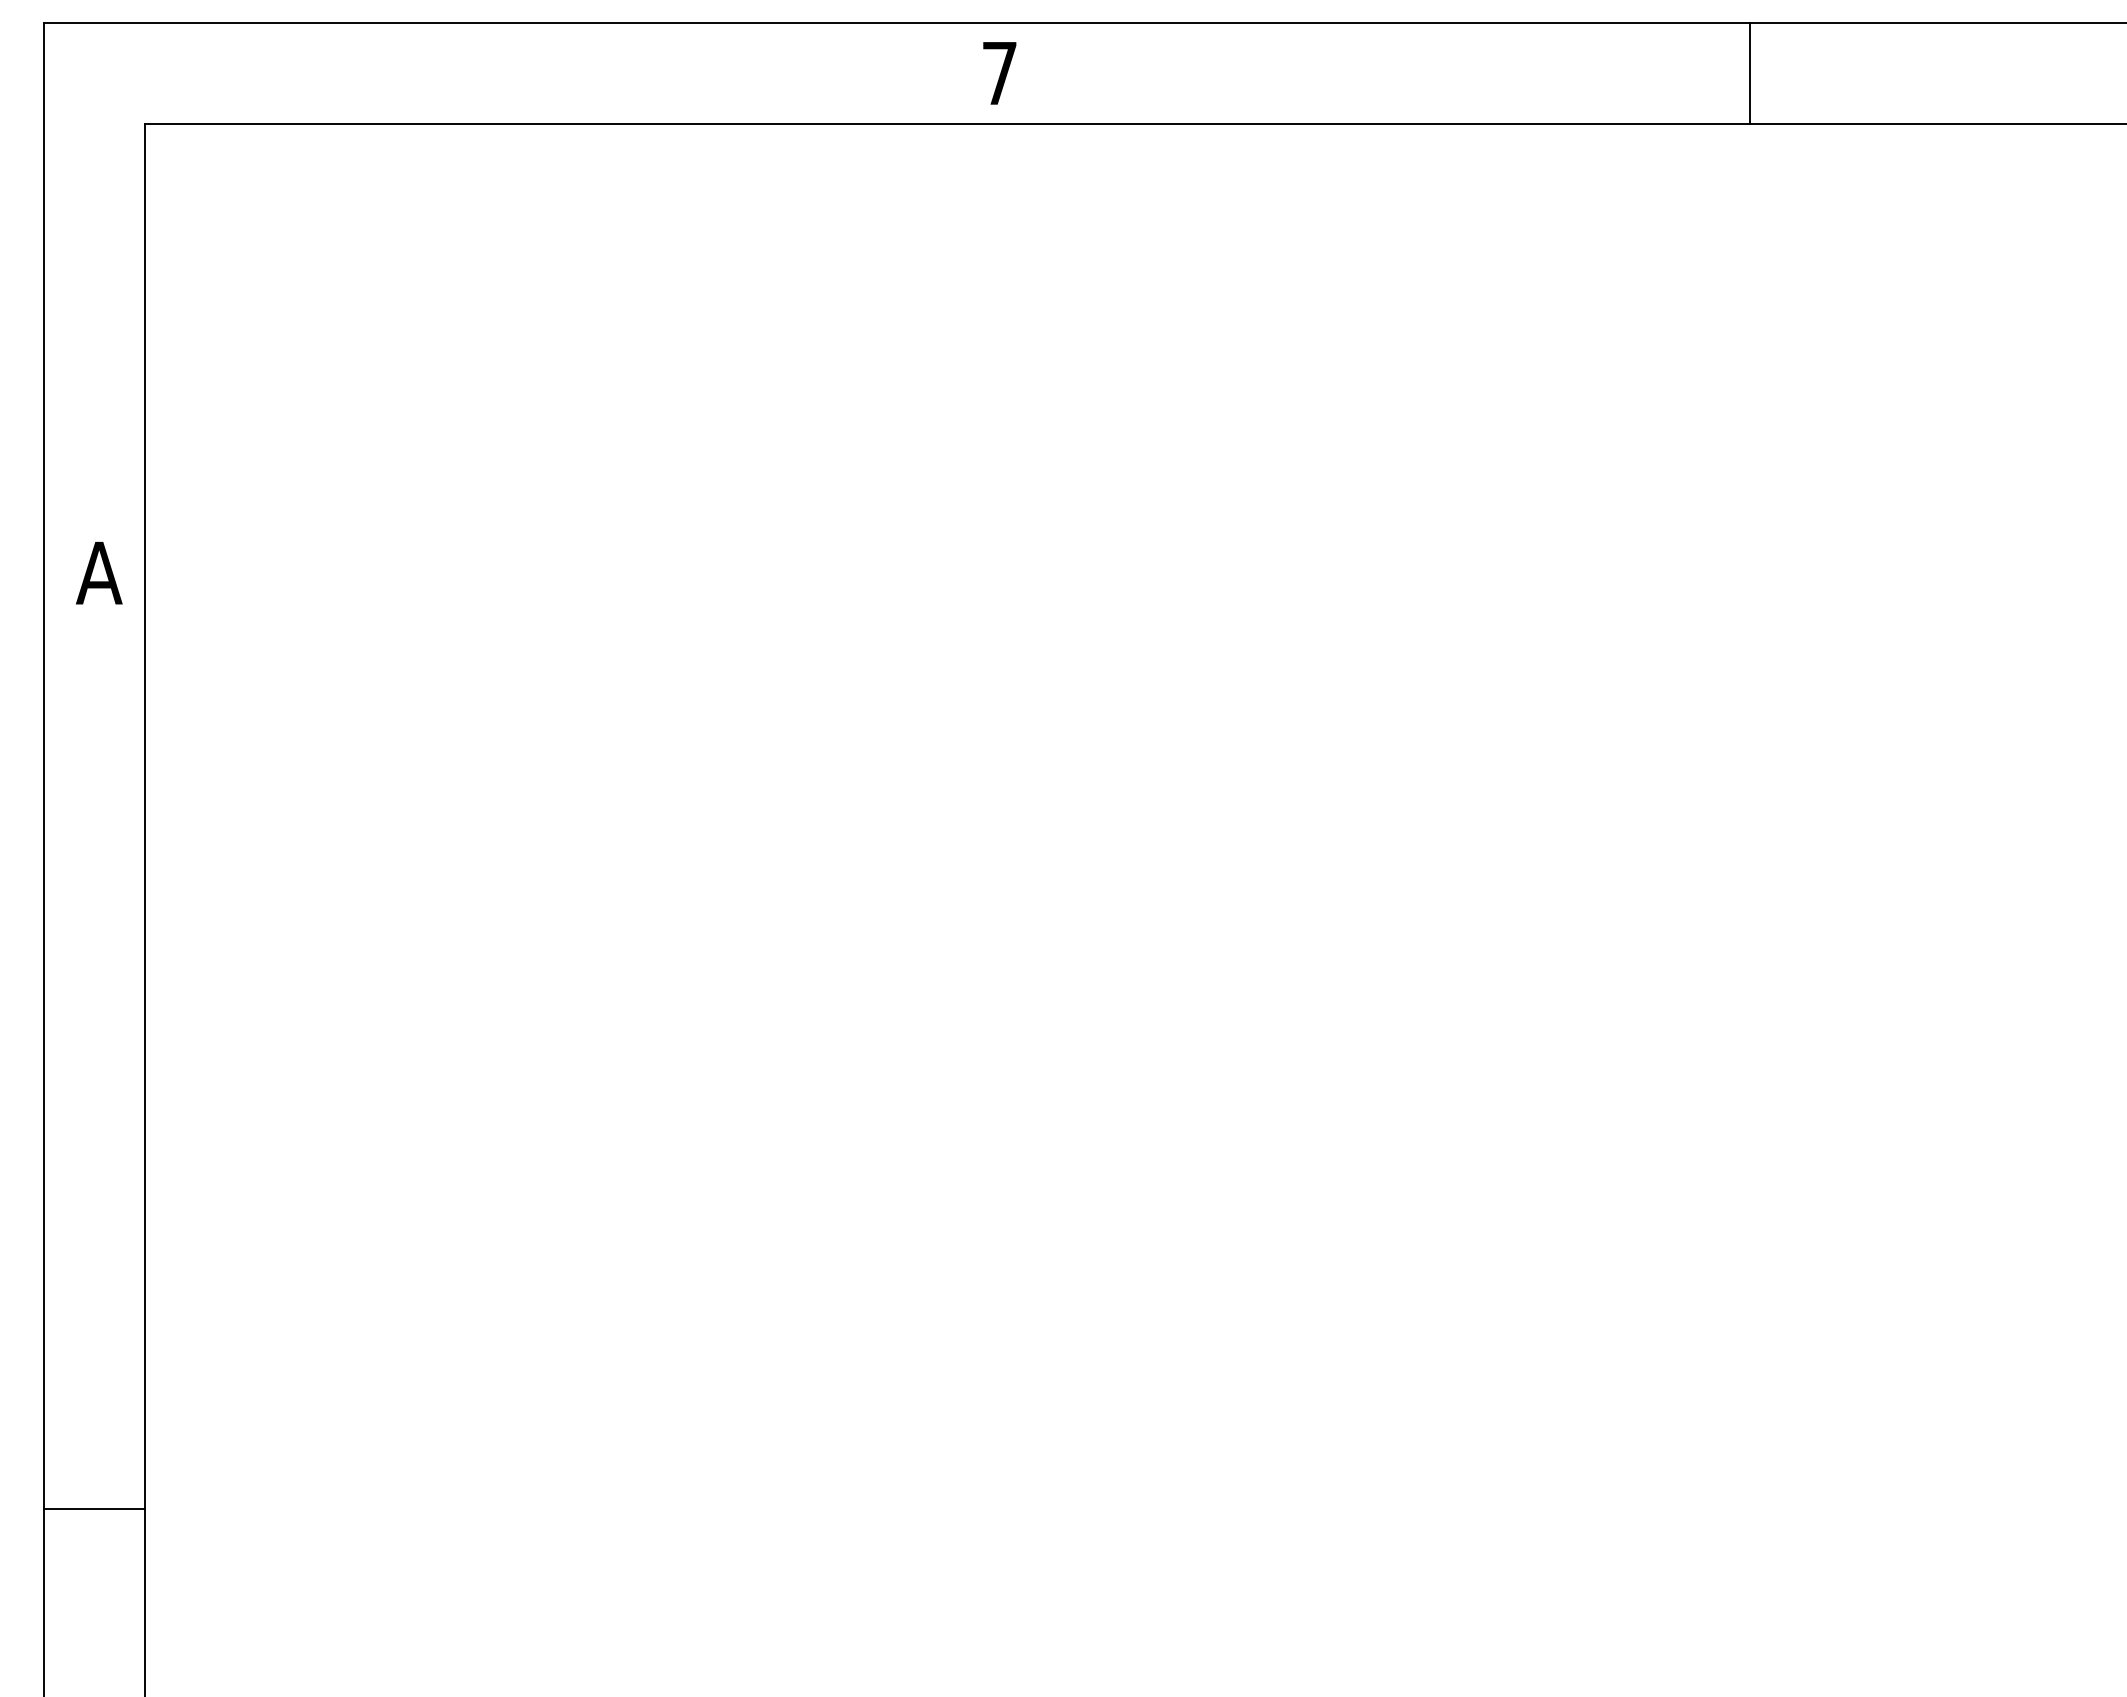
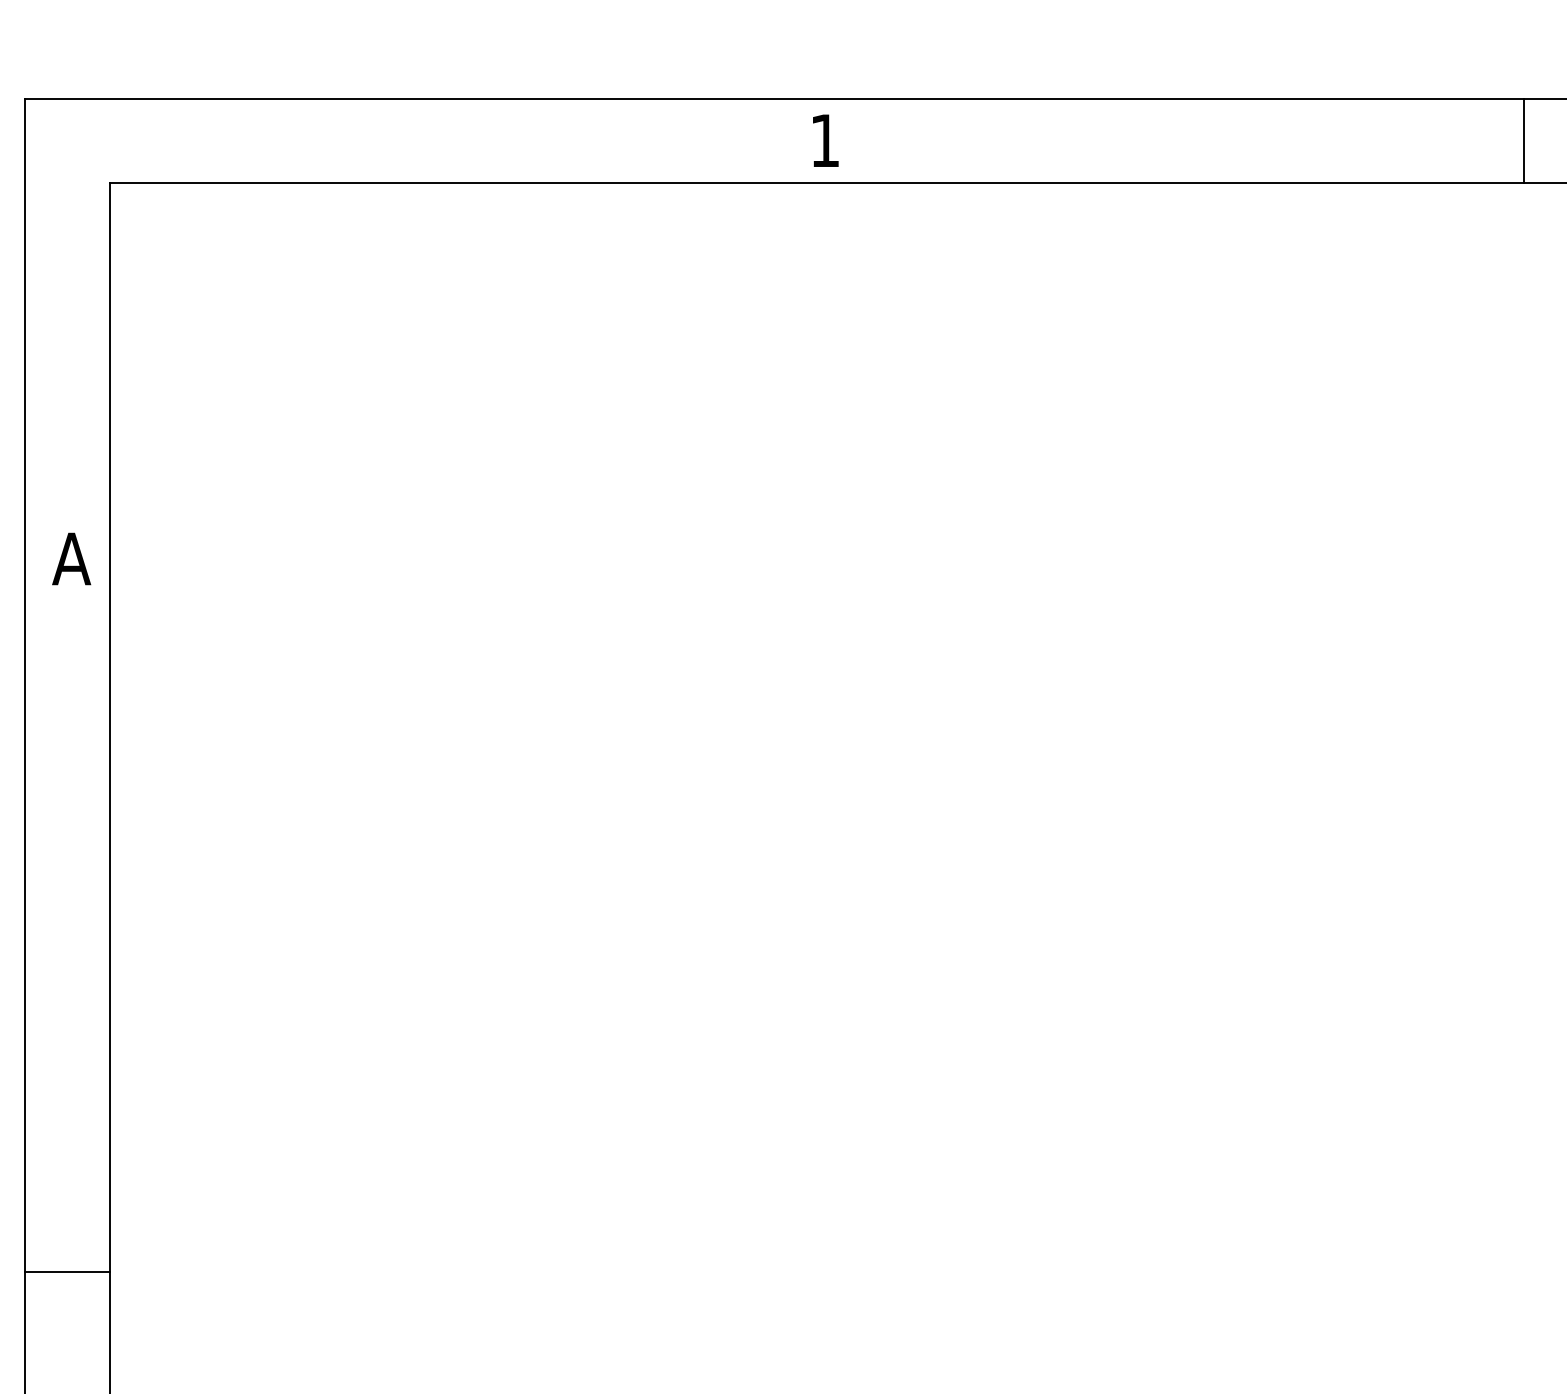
text: (999, 73) -> (824, 140), 7 -> 1
line: (1749, 73) -> (1523, 140), moved
line: (94, 1509) -> (67, 1272), moved

